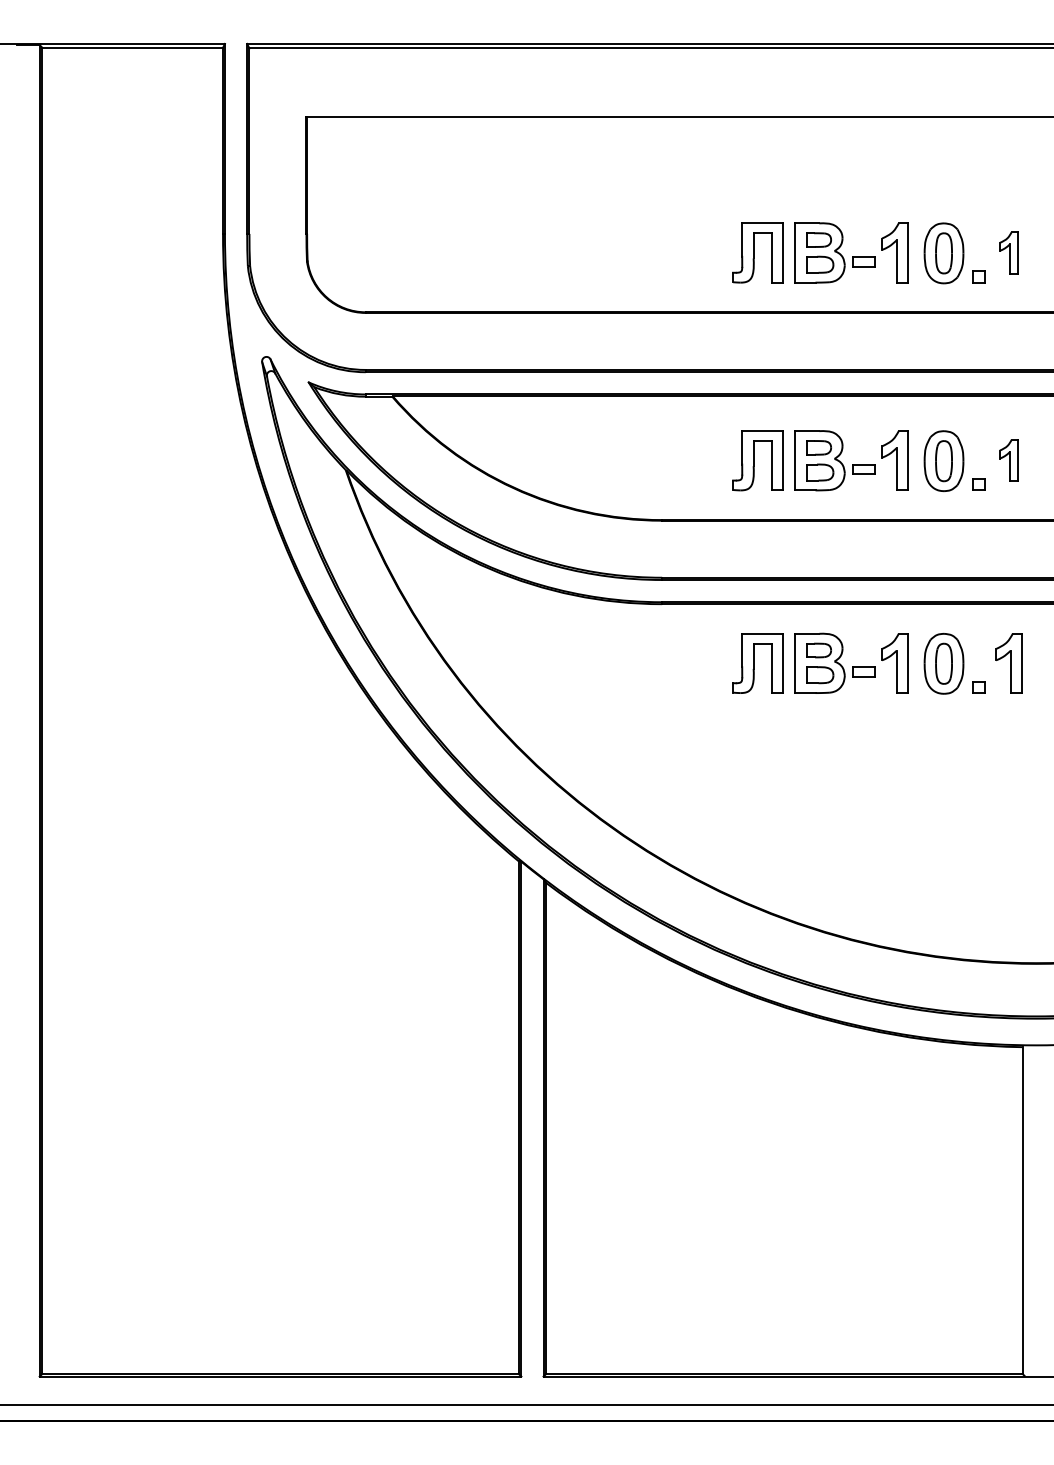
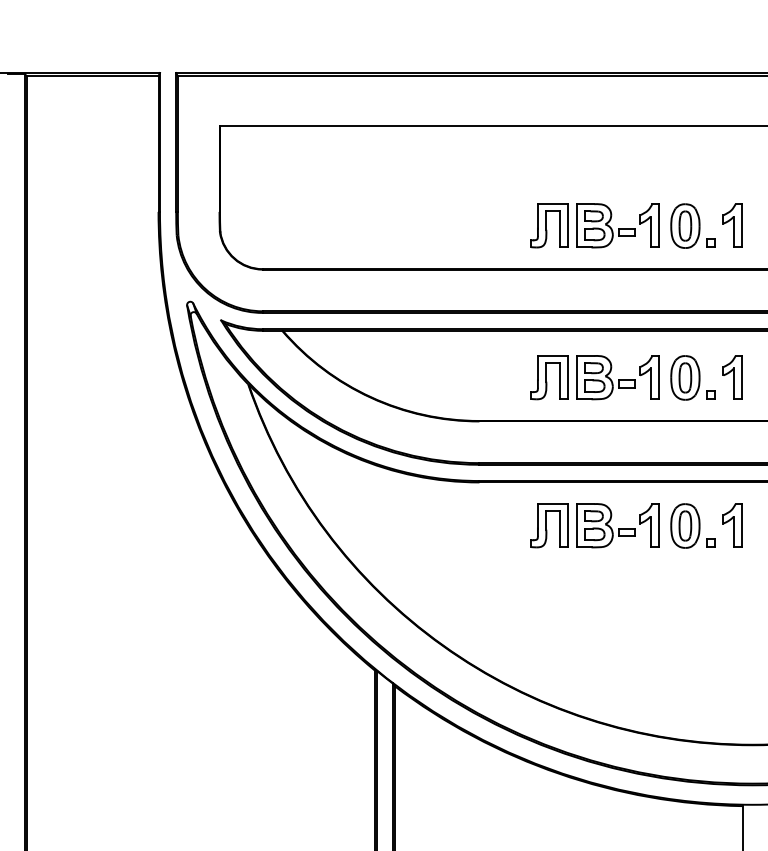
part: (1008, 252) -> (732, 225), size x1.43
part: (1008, 460) -> (732, 377), size x1.43

